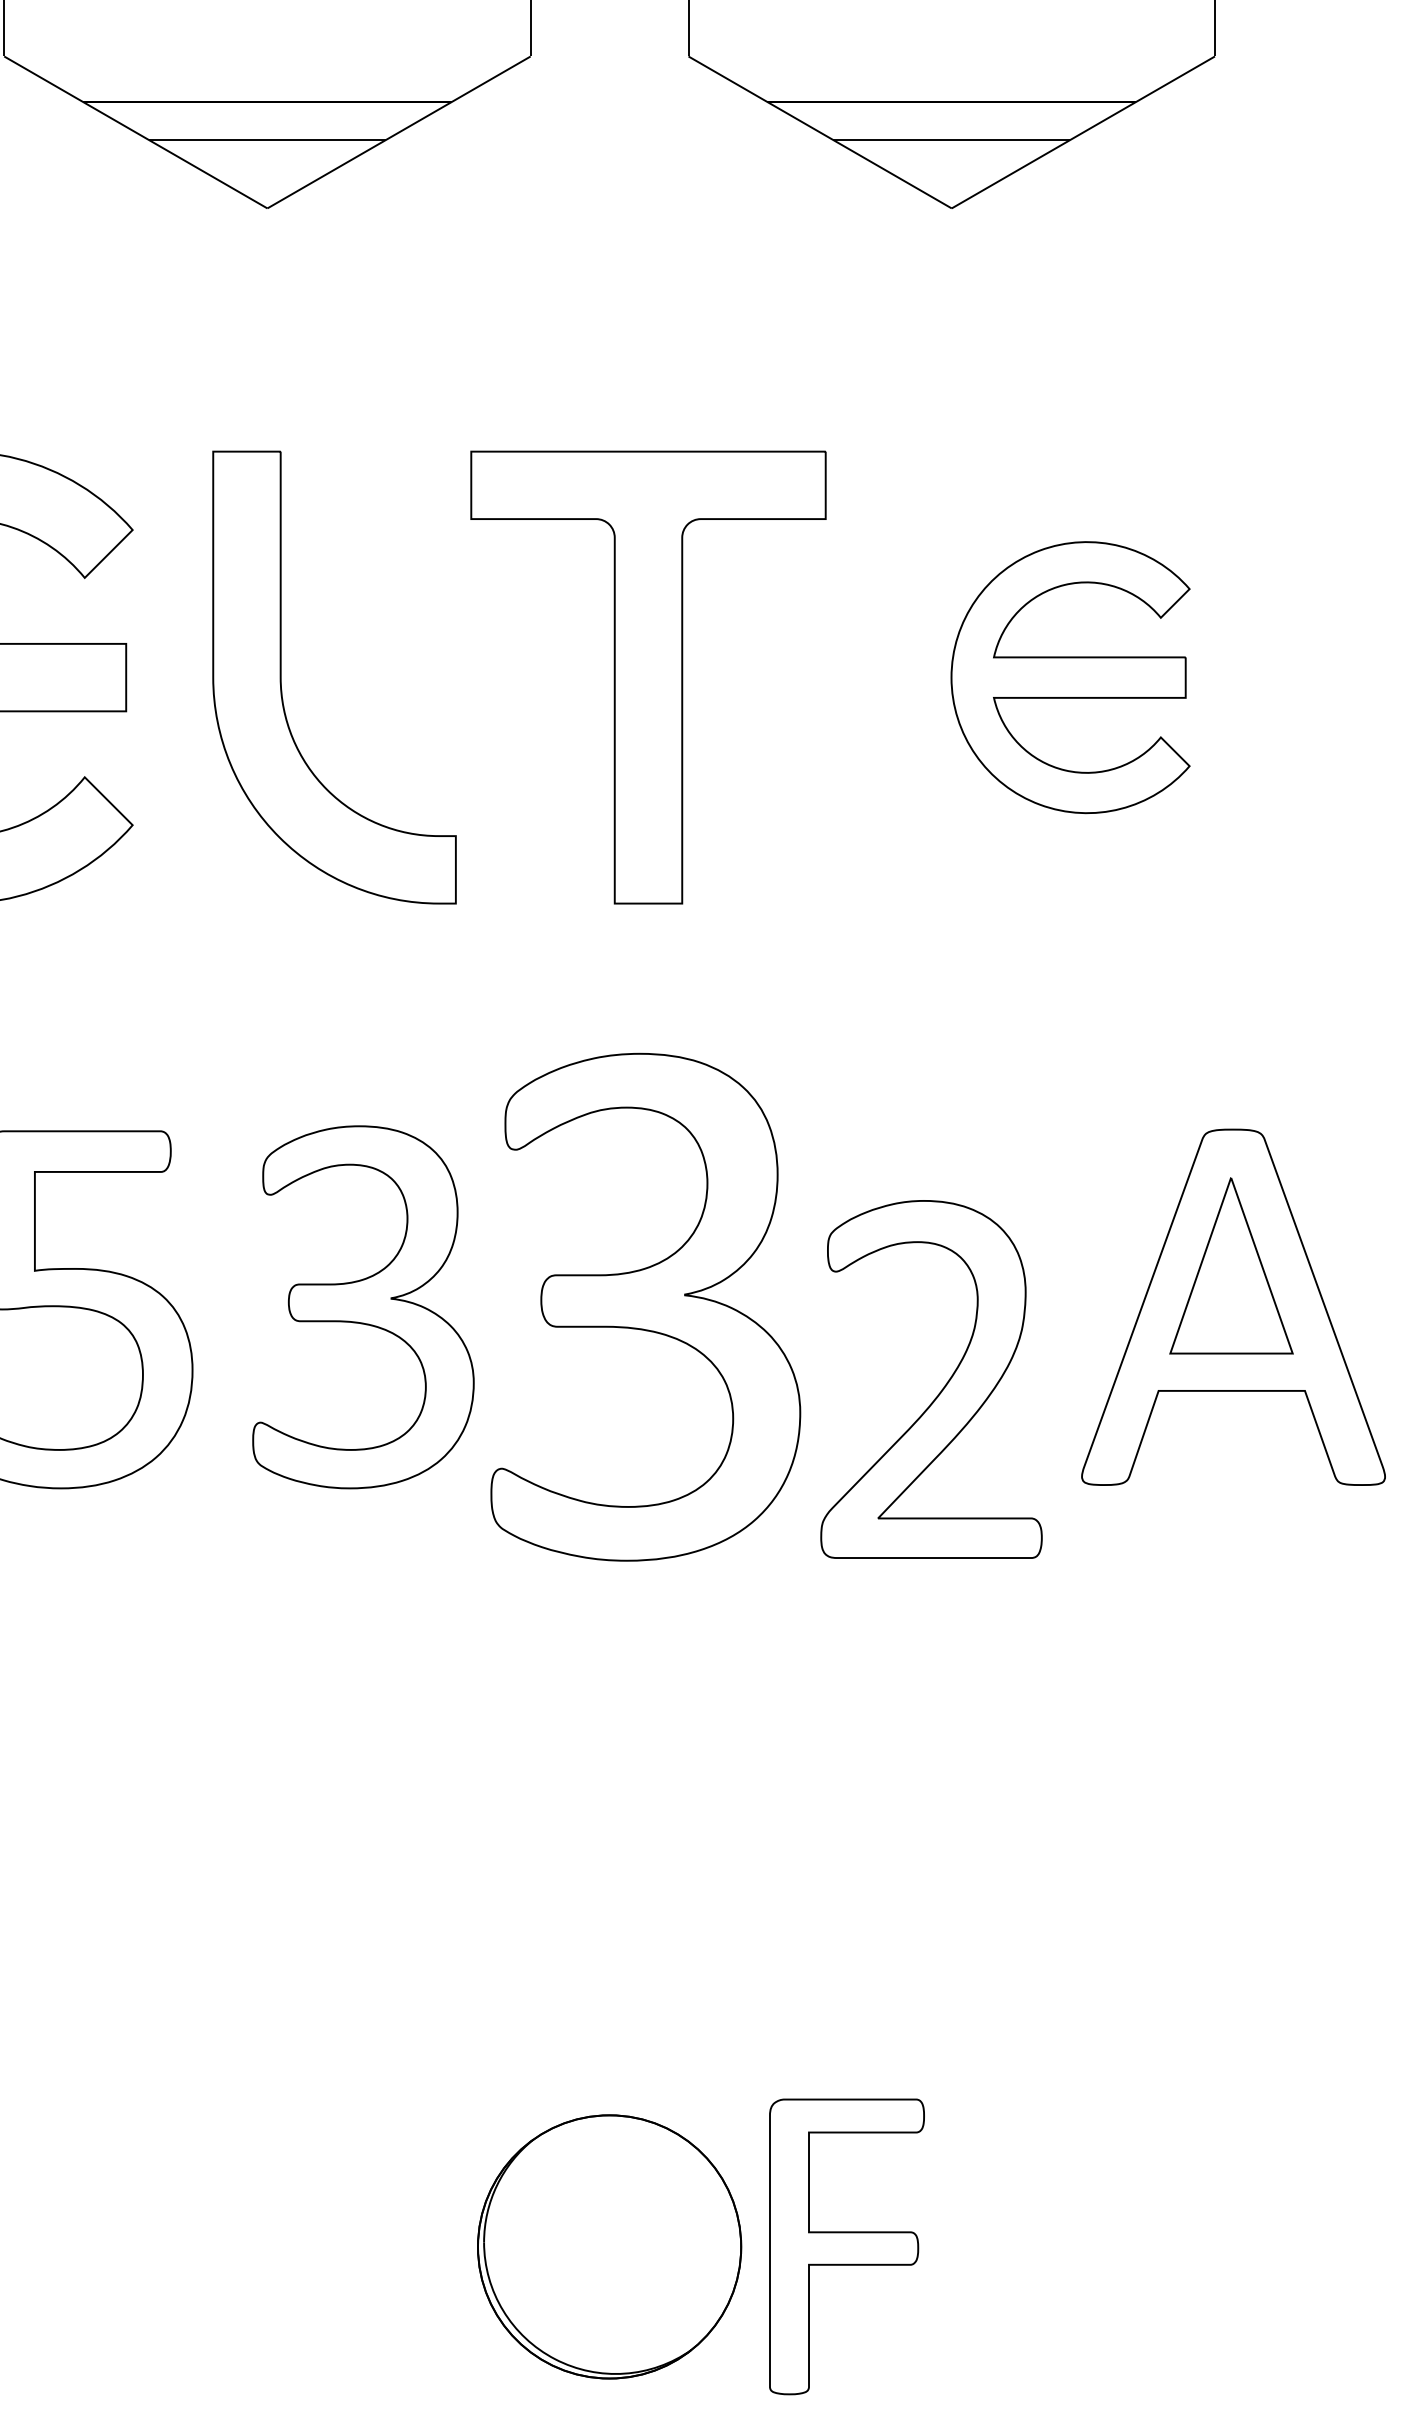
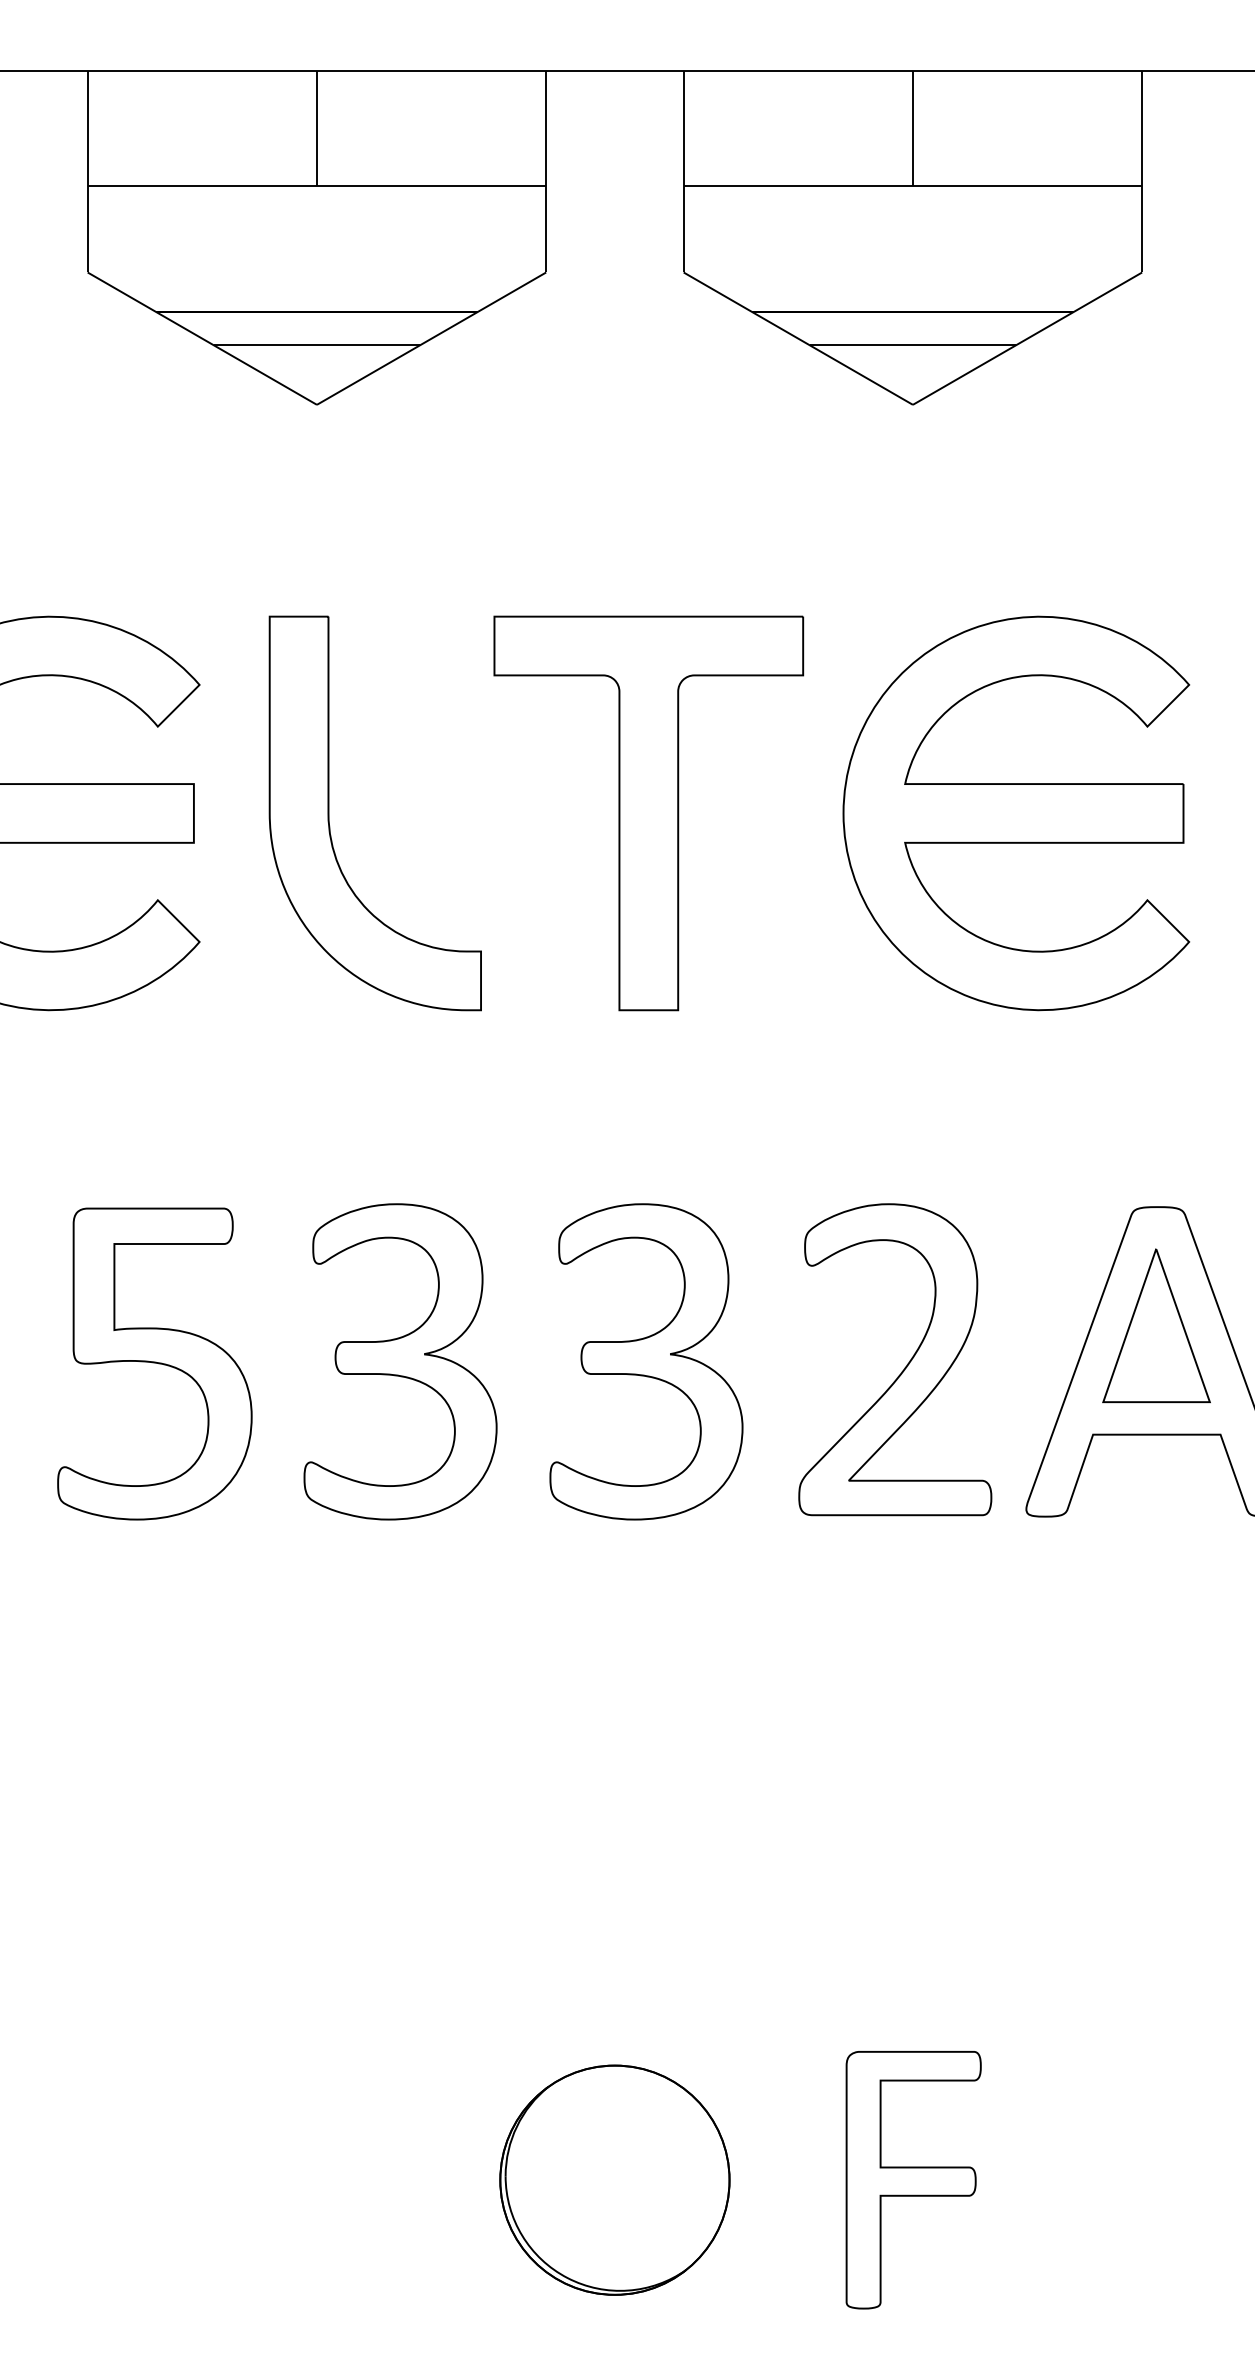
part: (1070, 677) -> (1016, 813), size x1.67
part: (645, 1306) -> (646, 1361), size x0.71
part: (942, 1388) -> (904, 1367), moved
part: (846, 2247) -> (913, 2180), moved

